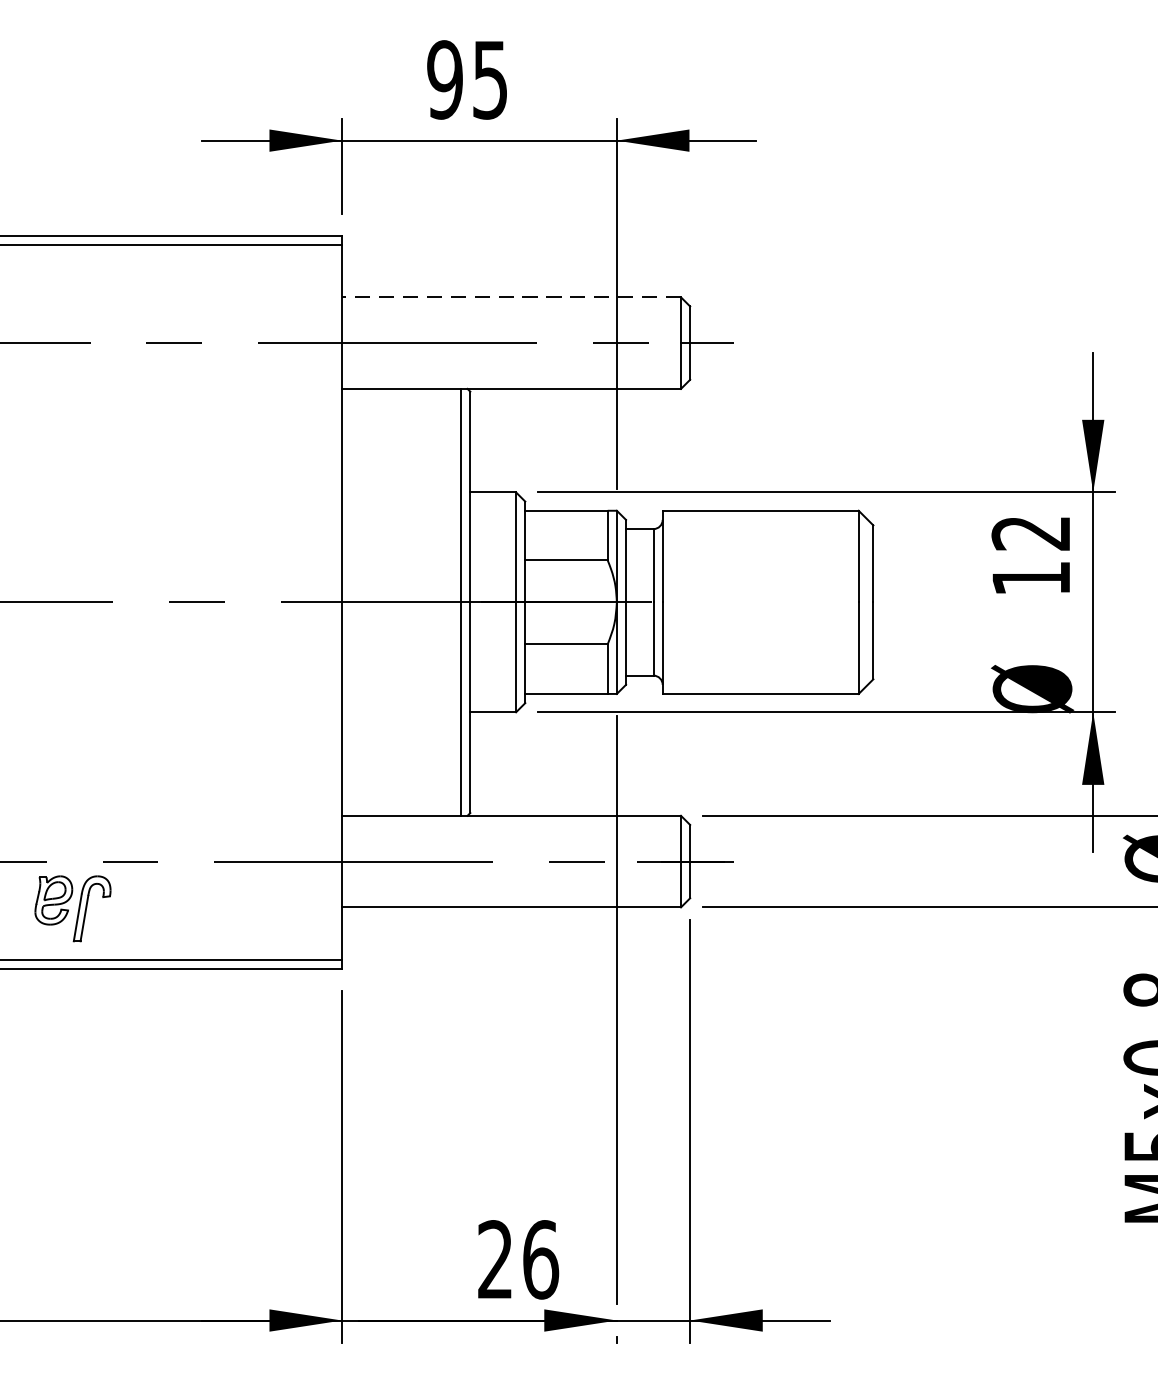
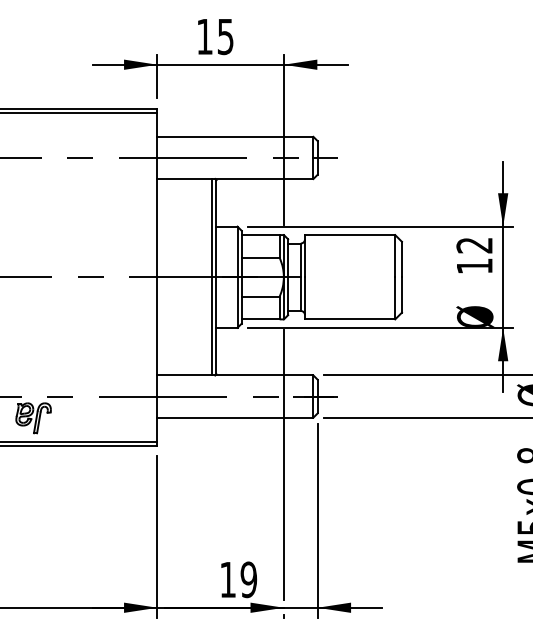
text: (444, 79) -> (204, 36), 95 -> 15
line: (511, 296) -> (235, 136), dashed -> solid
text: (518, 1259) -> (238, 579), 26 -> 19

